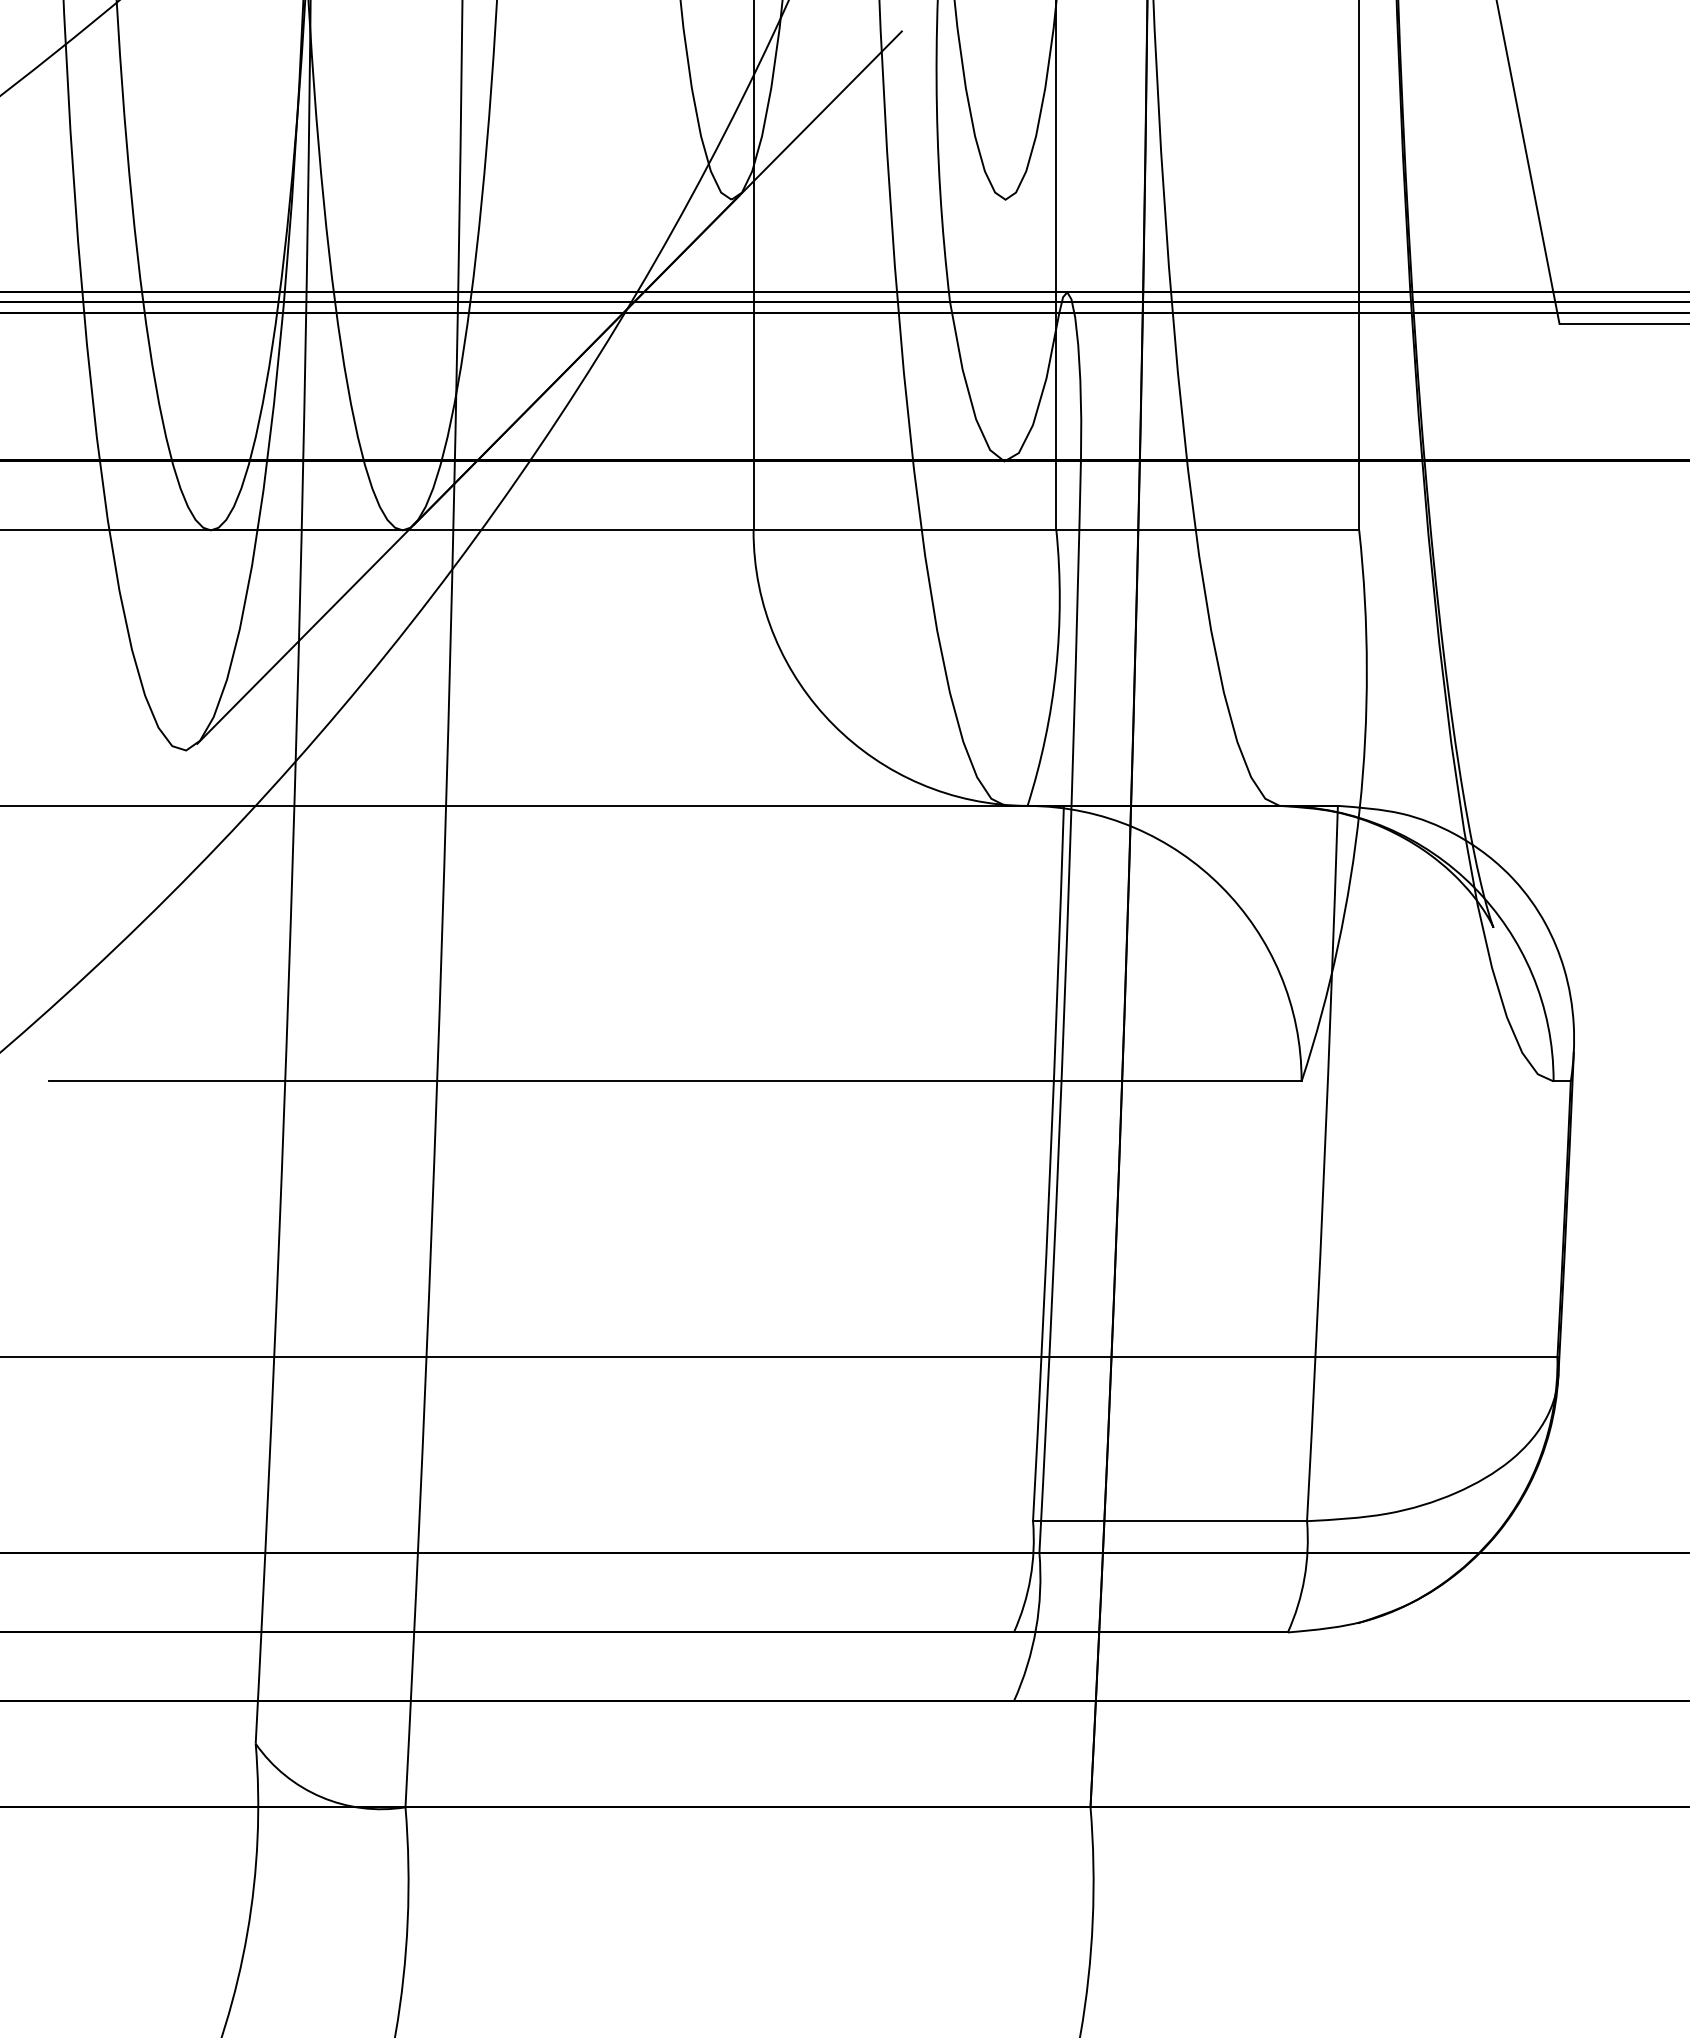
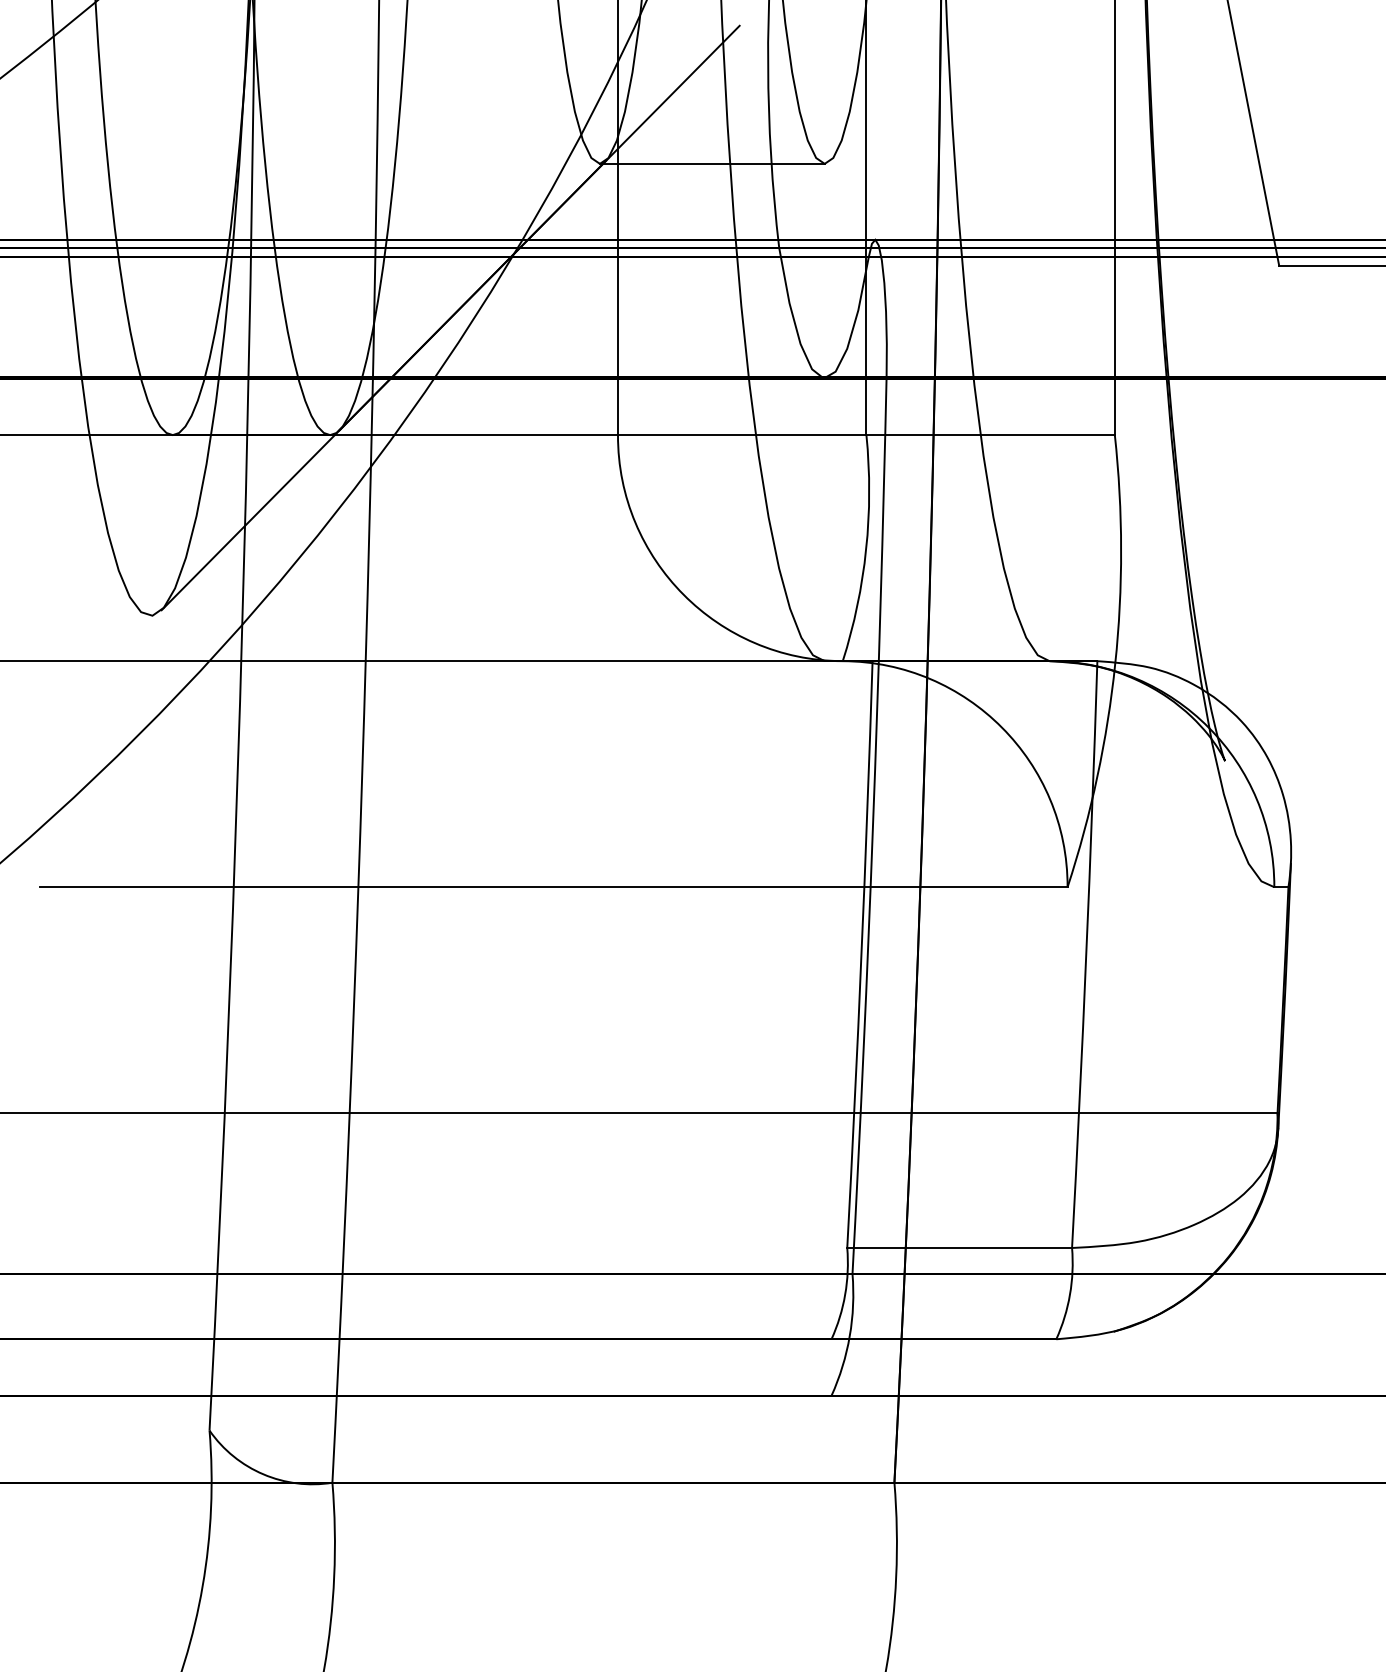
line: (868, 199) -> (712, 163), added

